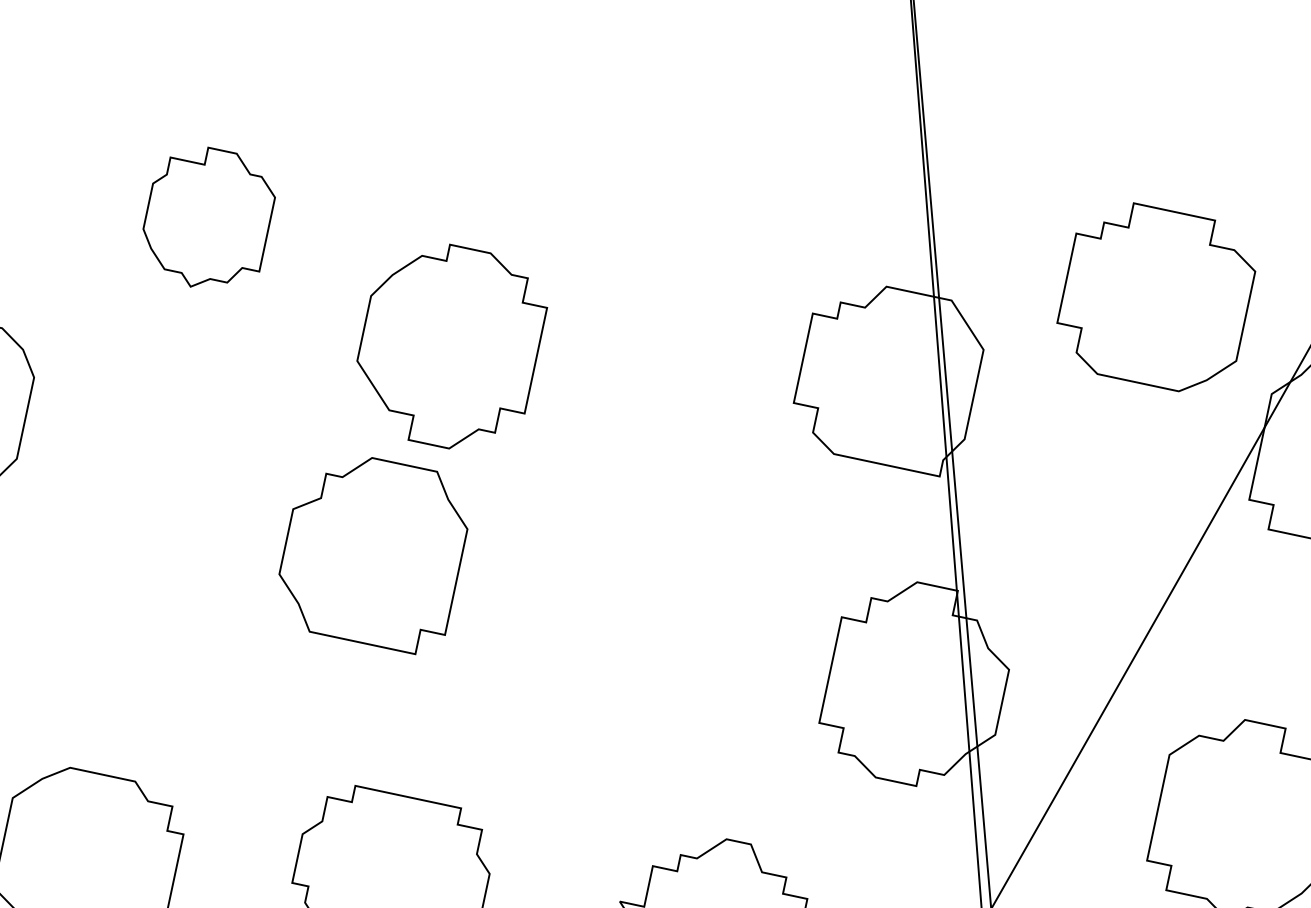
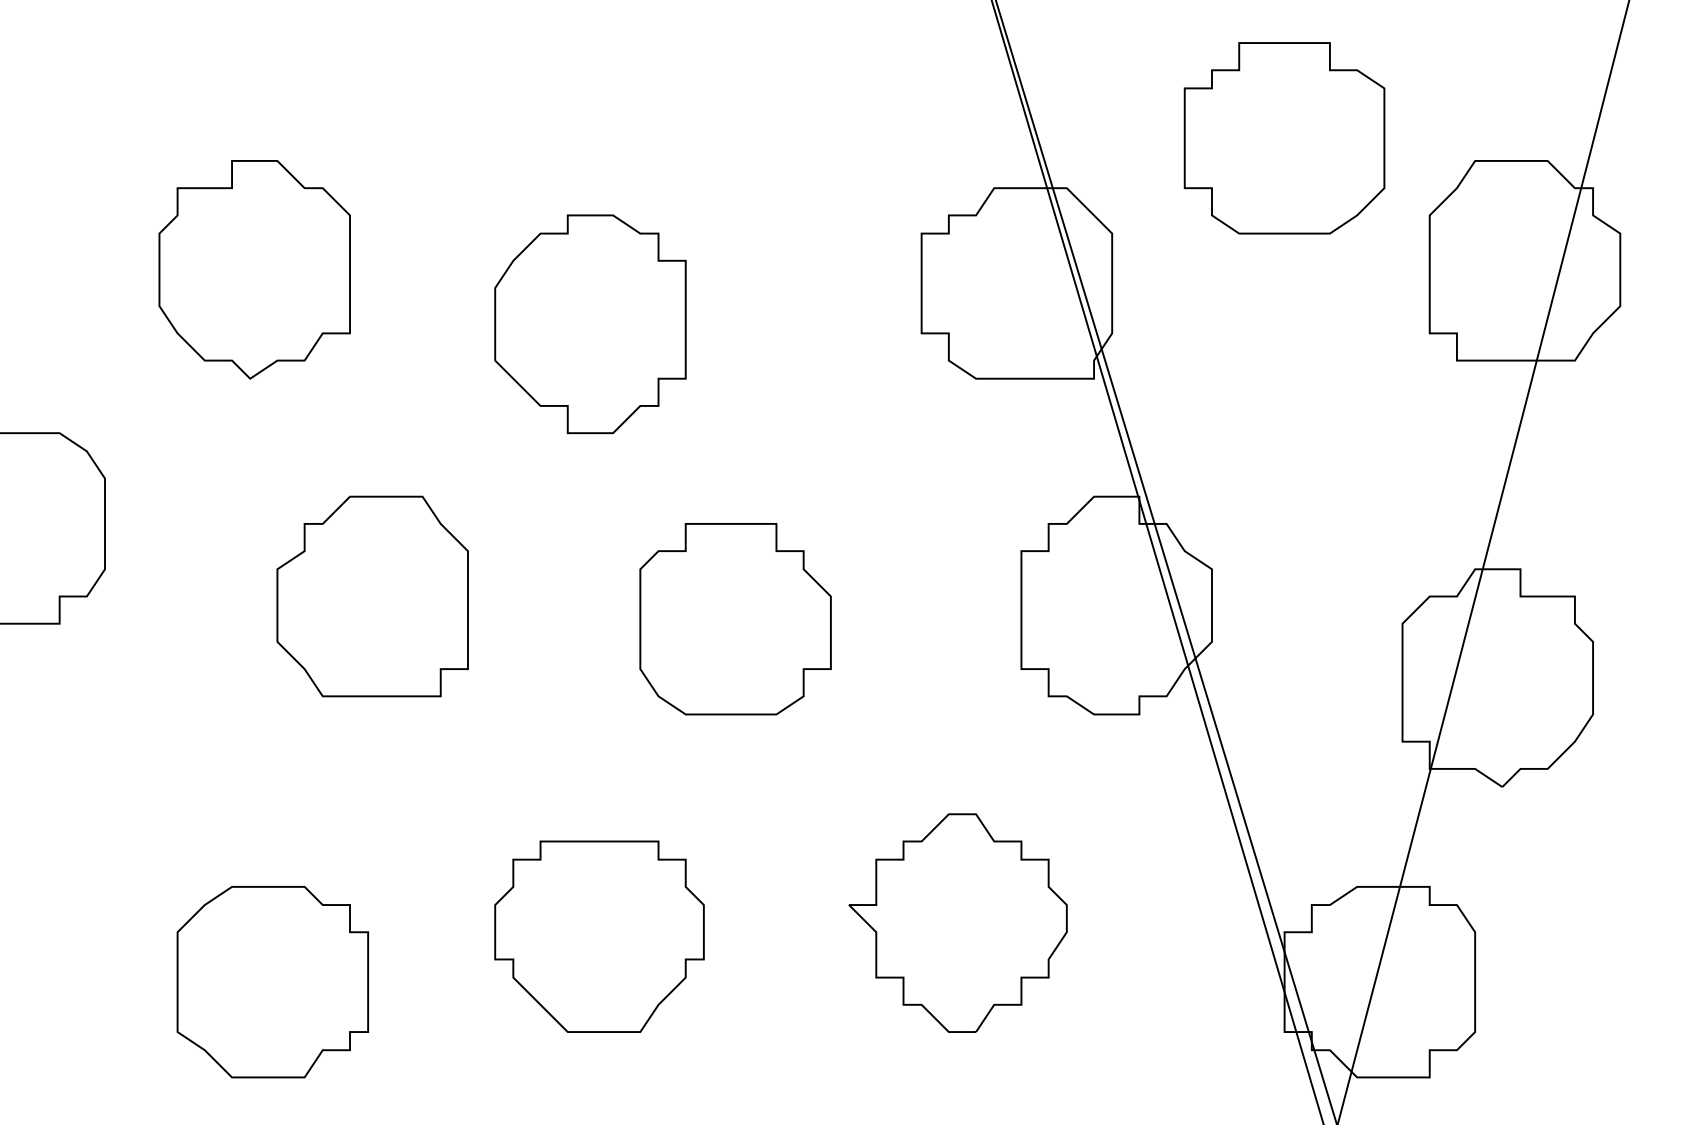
part: (207, 218) -> (254, 269), size x1.43
part: (449, 346) -> (590, 324), moved
part: (373, 551) -> (372, 596), moved
part: (572, 624) -> (735, 619), added

